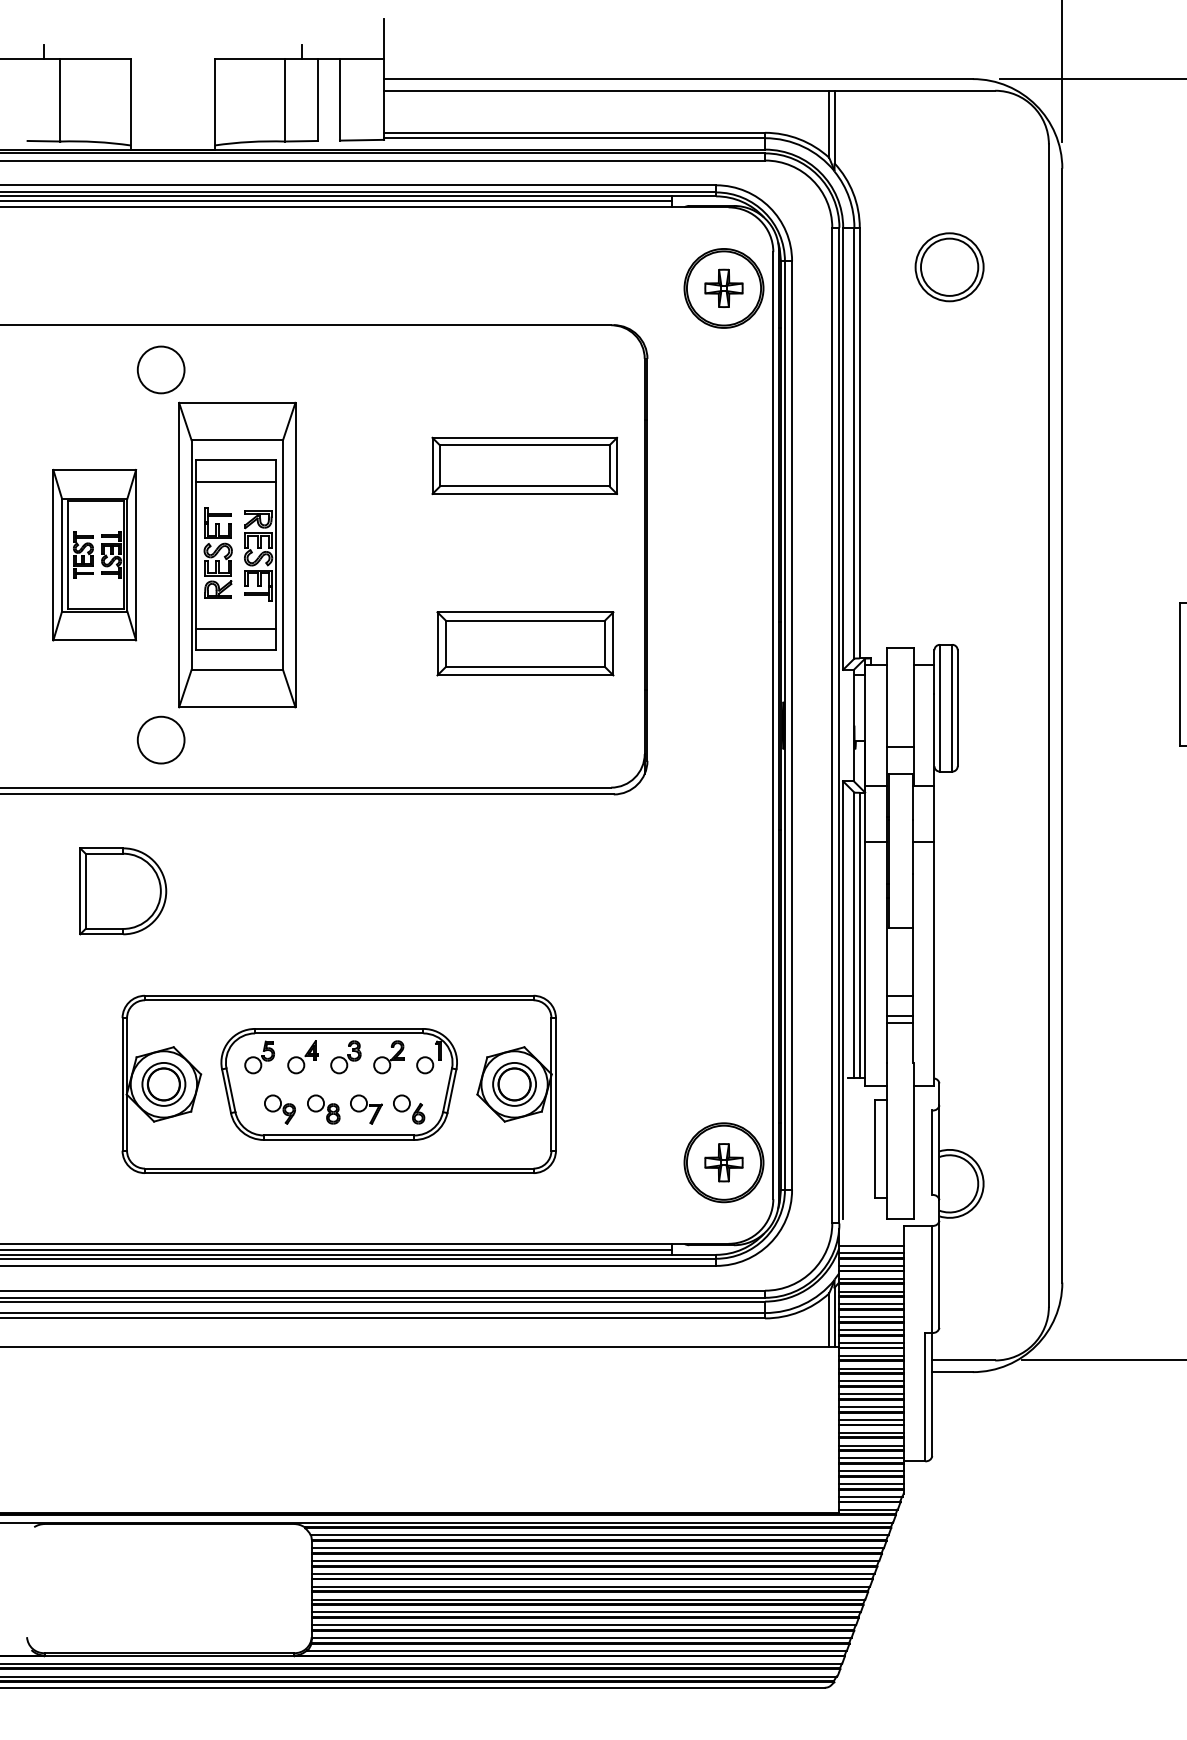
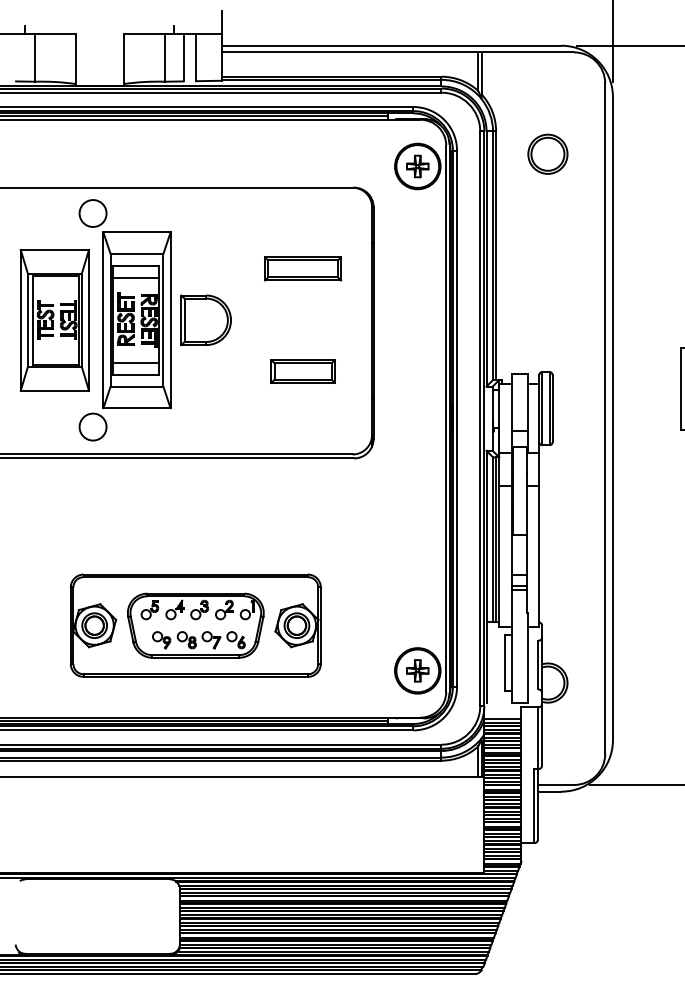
part: (525, 465) -> (303, 268), size x0.71
part: (94, 555) -> (54, 320), size x1.43
part: (524, 643) -> (302, 371), size x0.62
part: (122, 891) -> (205, 320), moved

